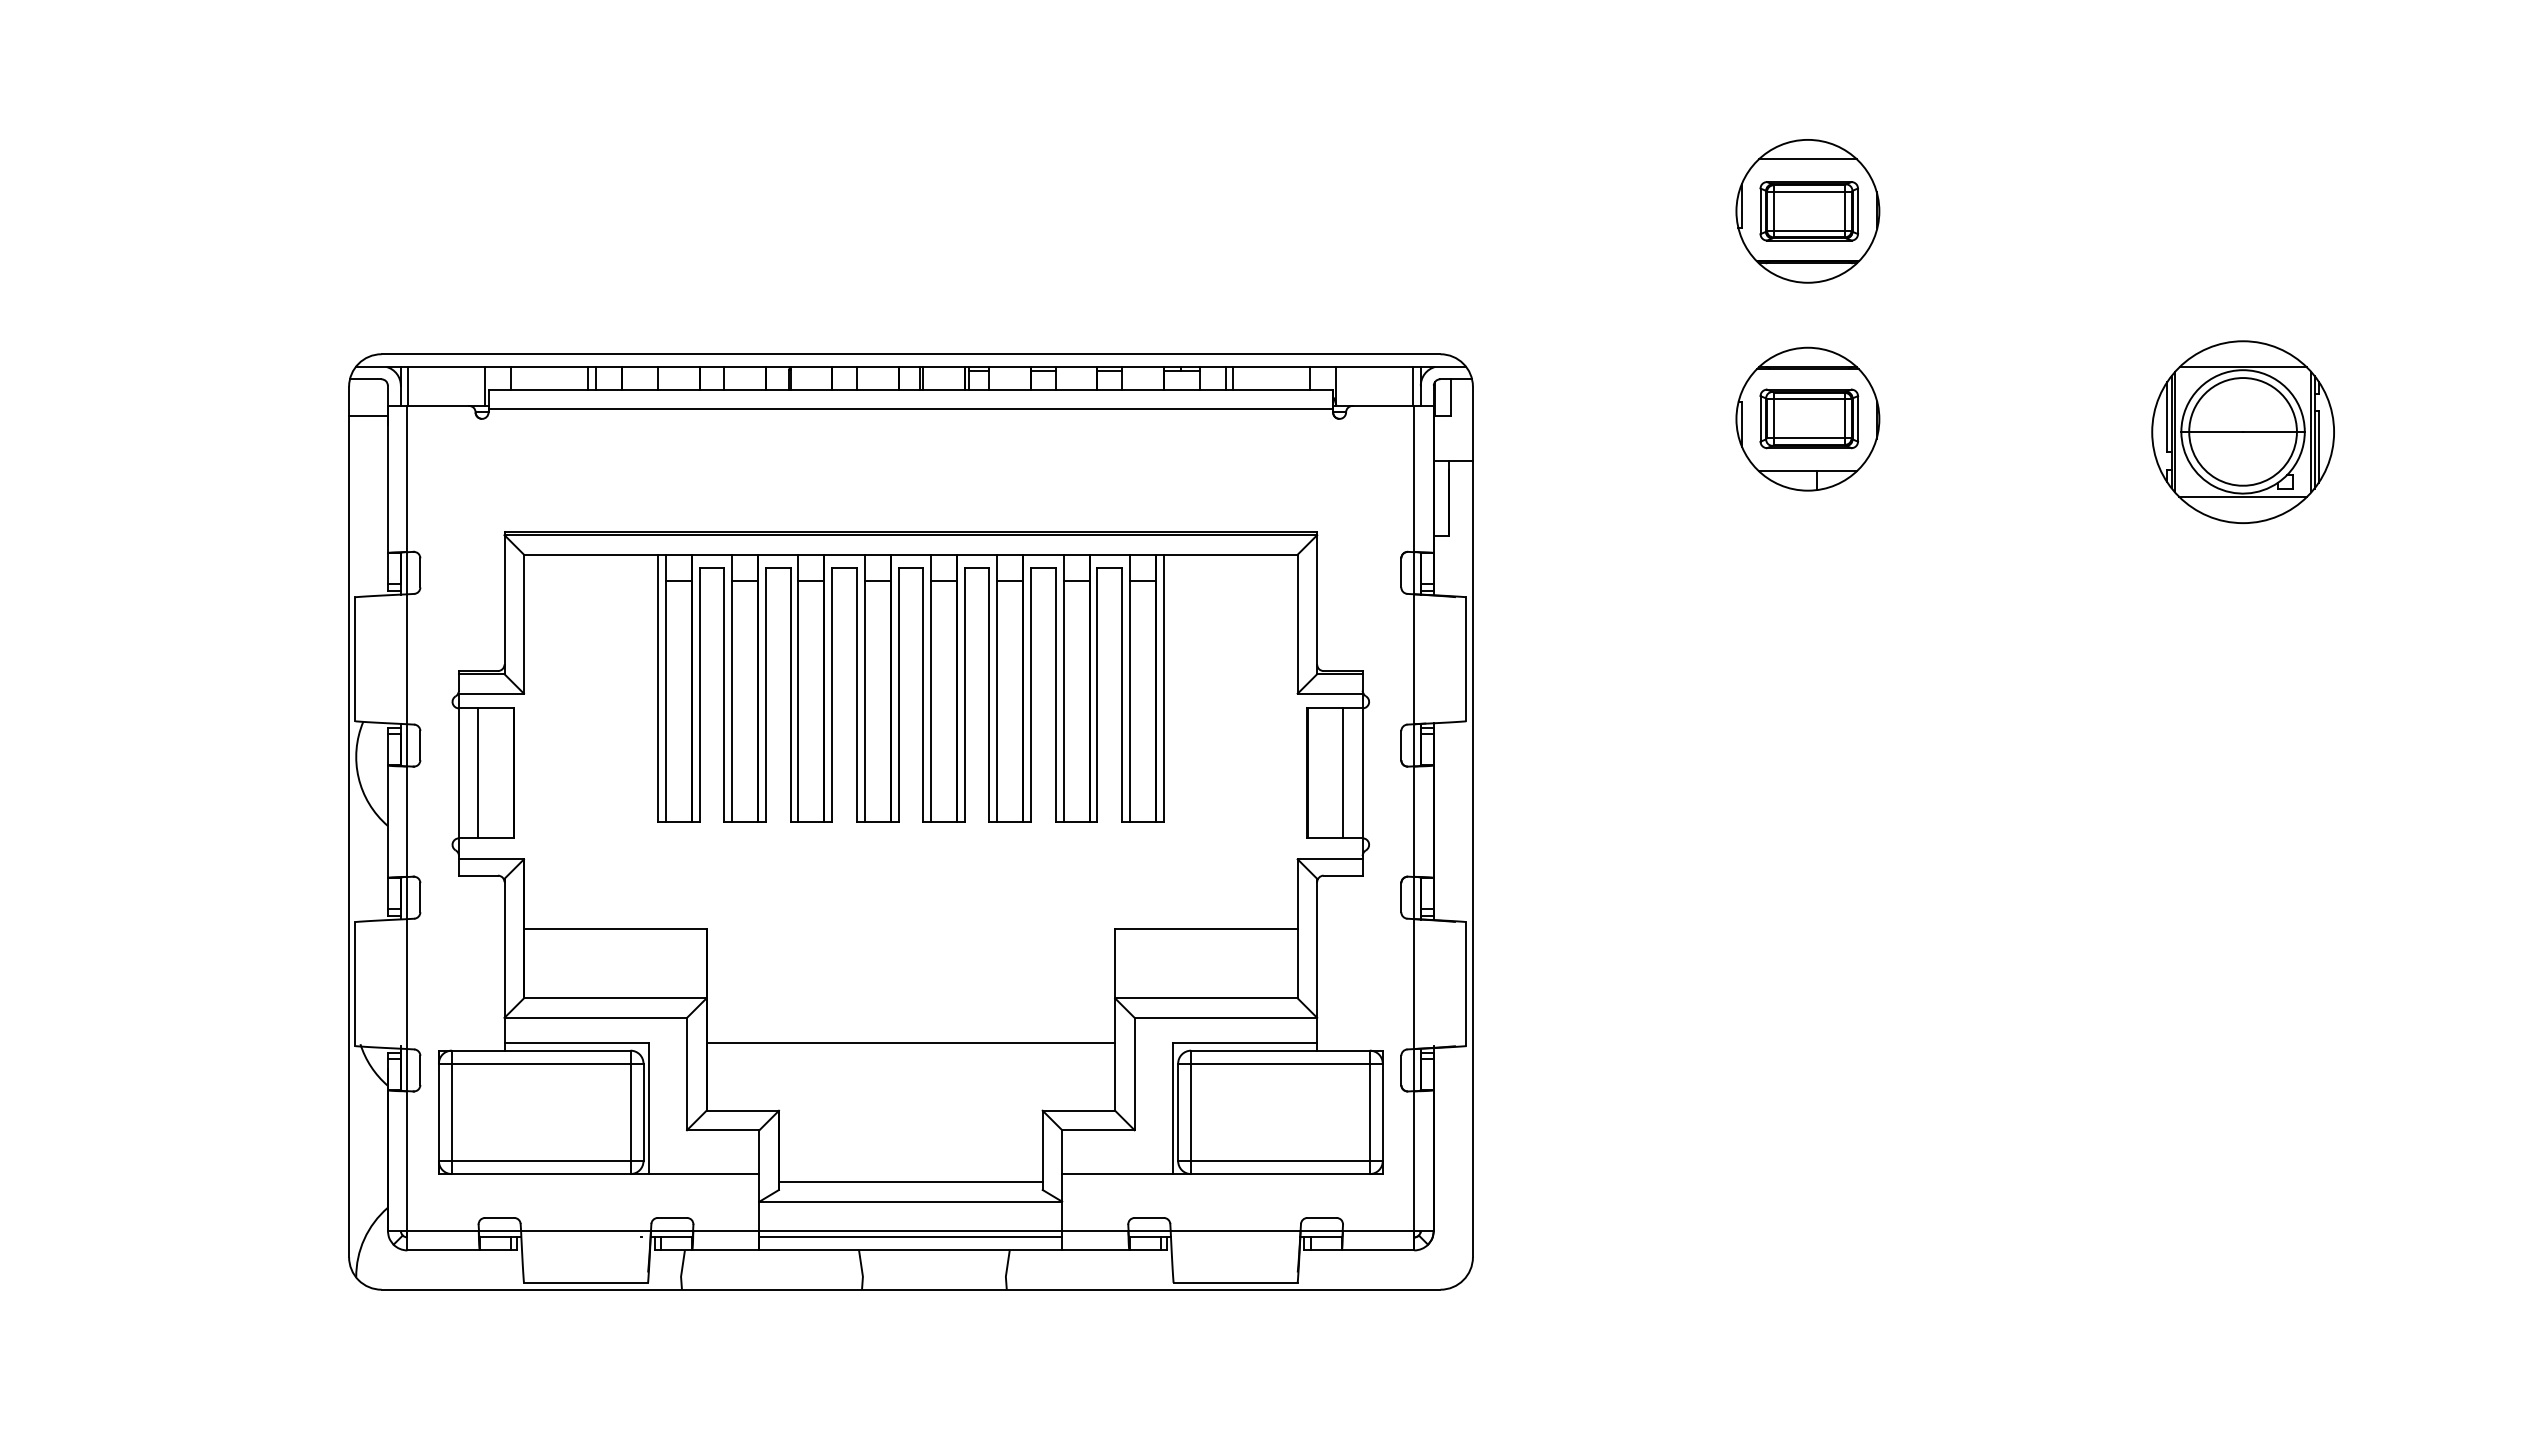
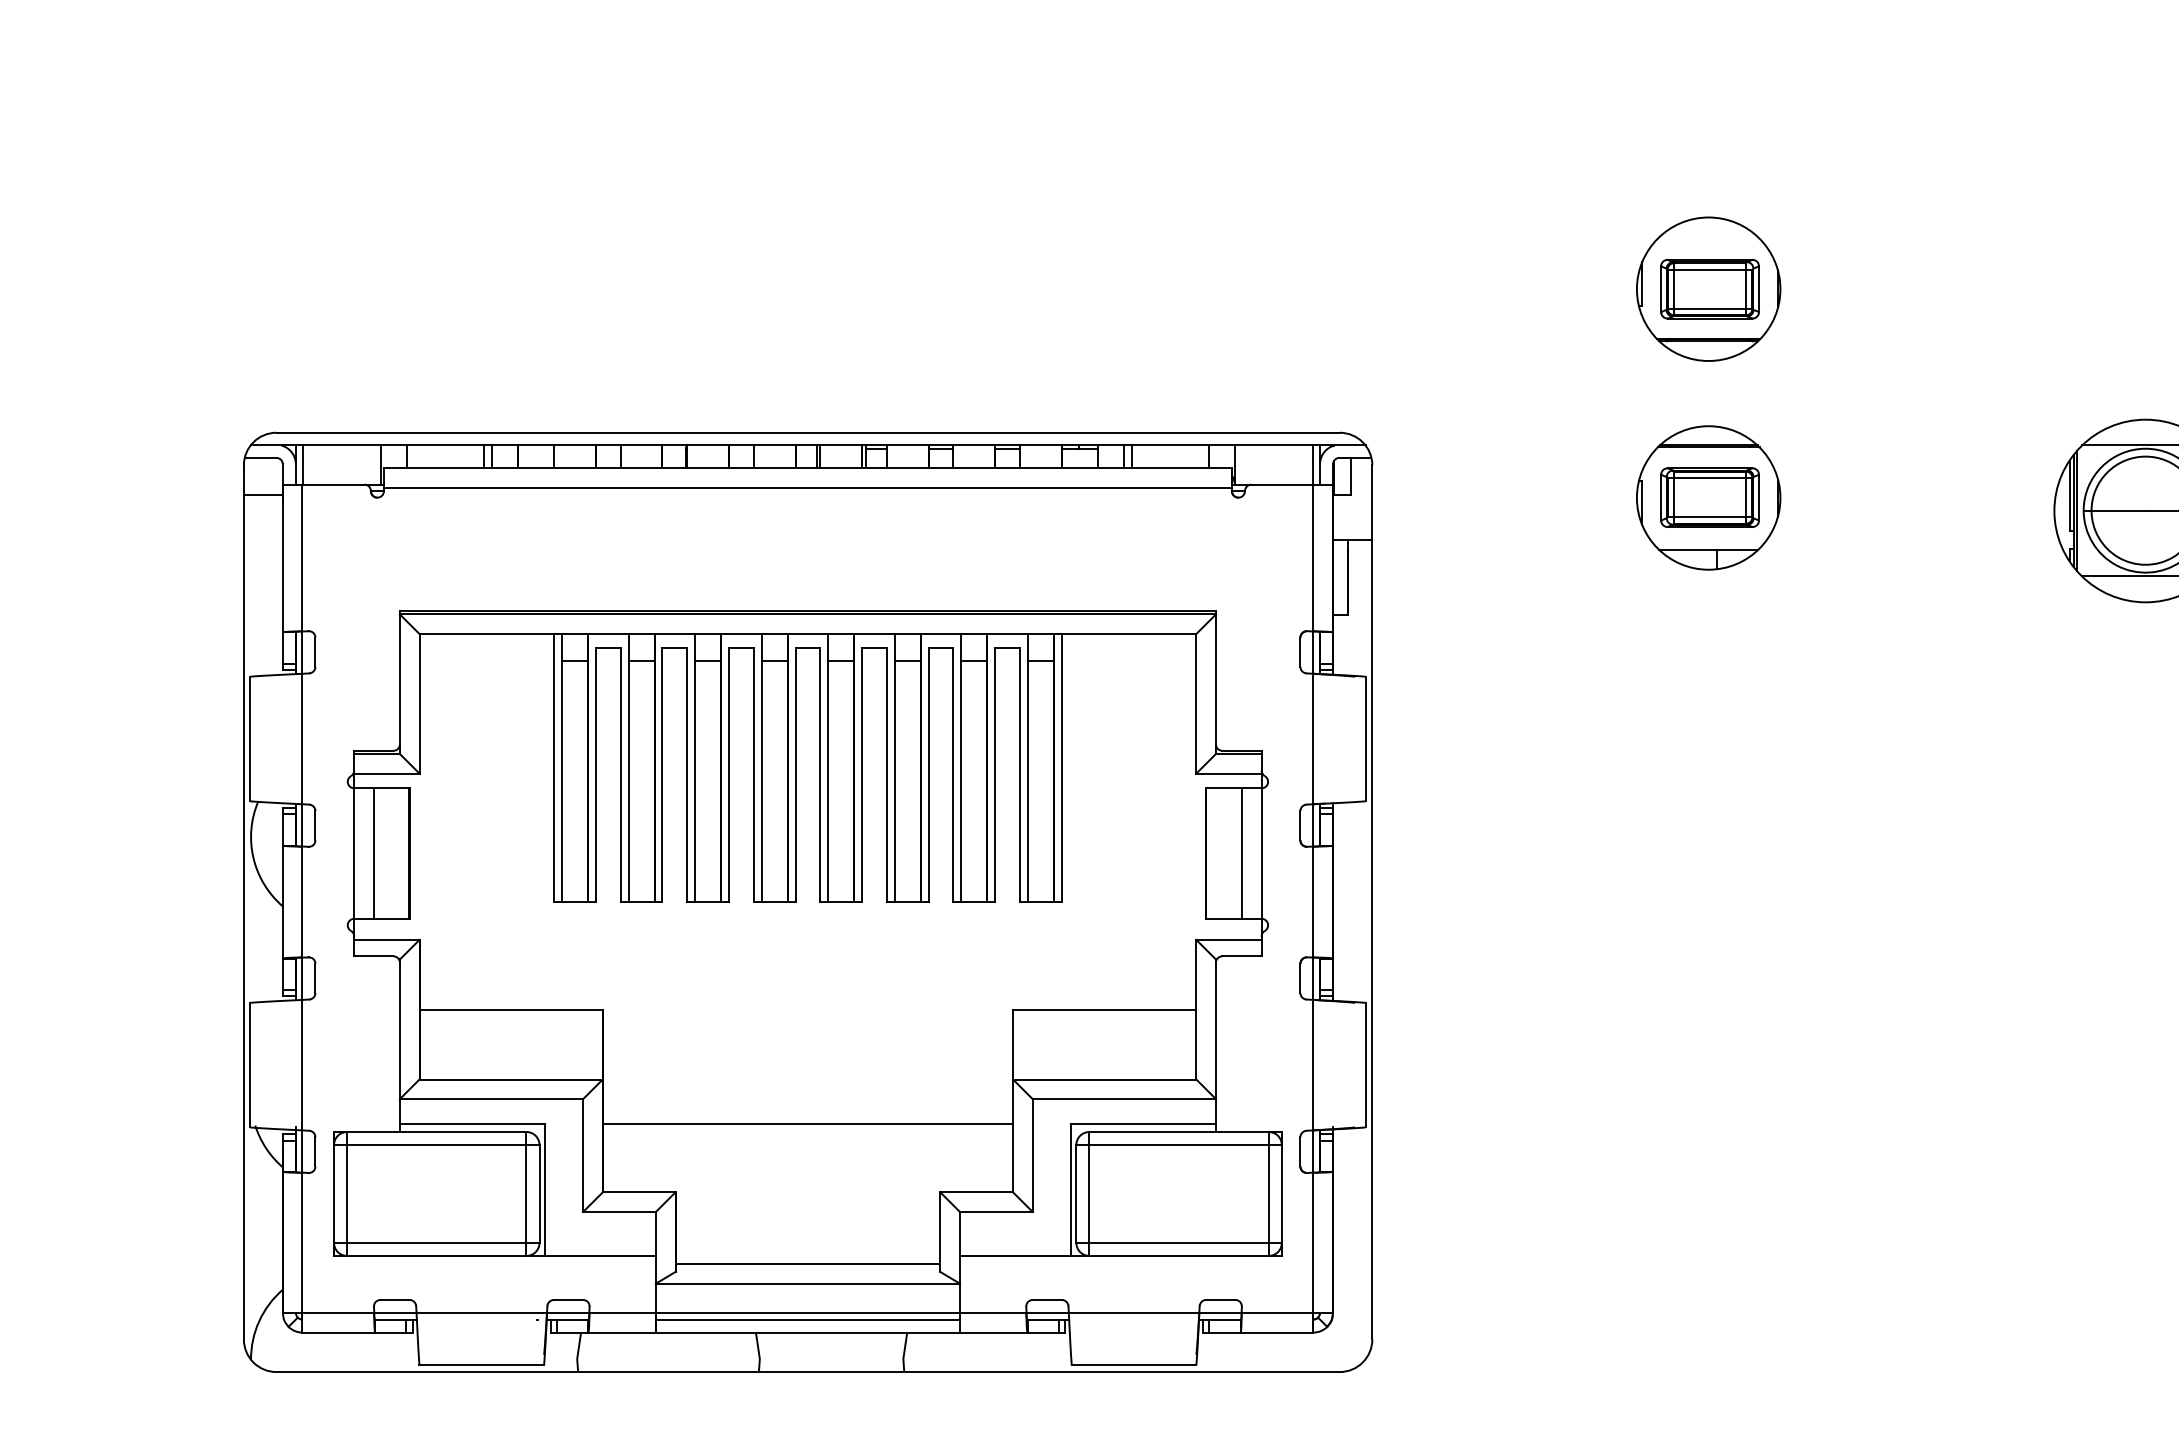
line: (1807, 159) -> (1708, 237), removed

